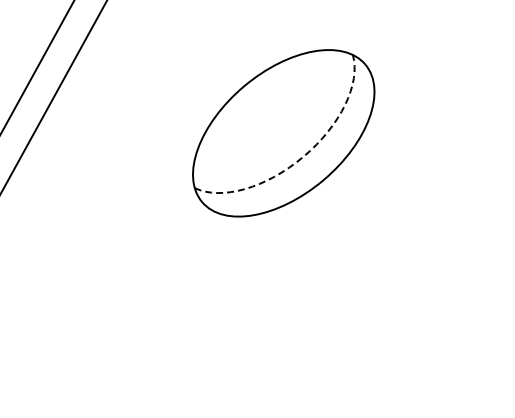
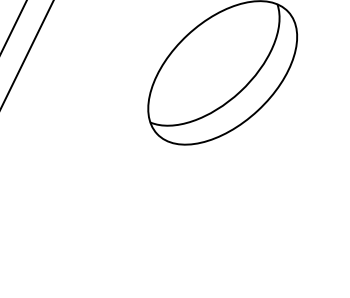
arc: (303, 156) -> (240, 91), dashed -> solid

